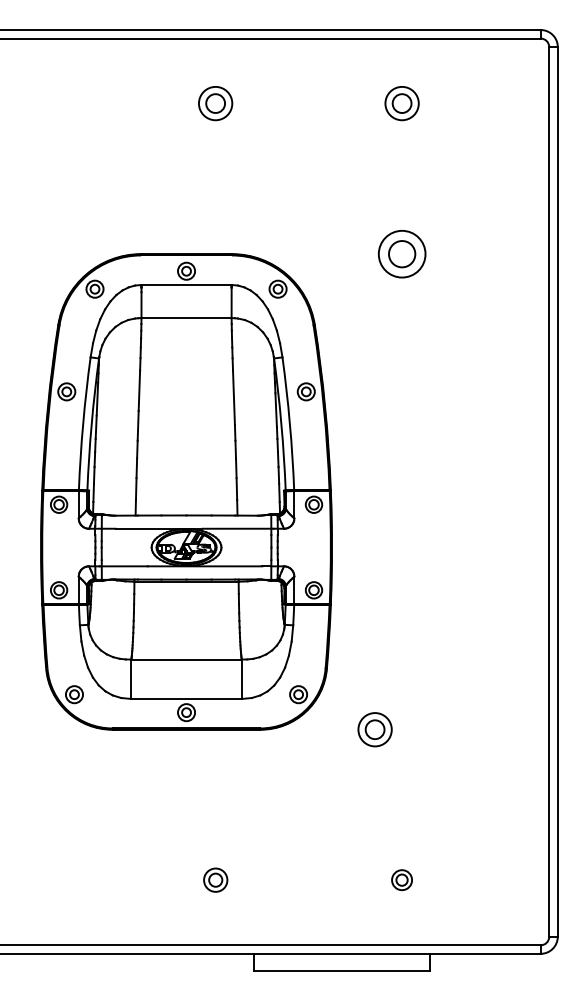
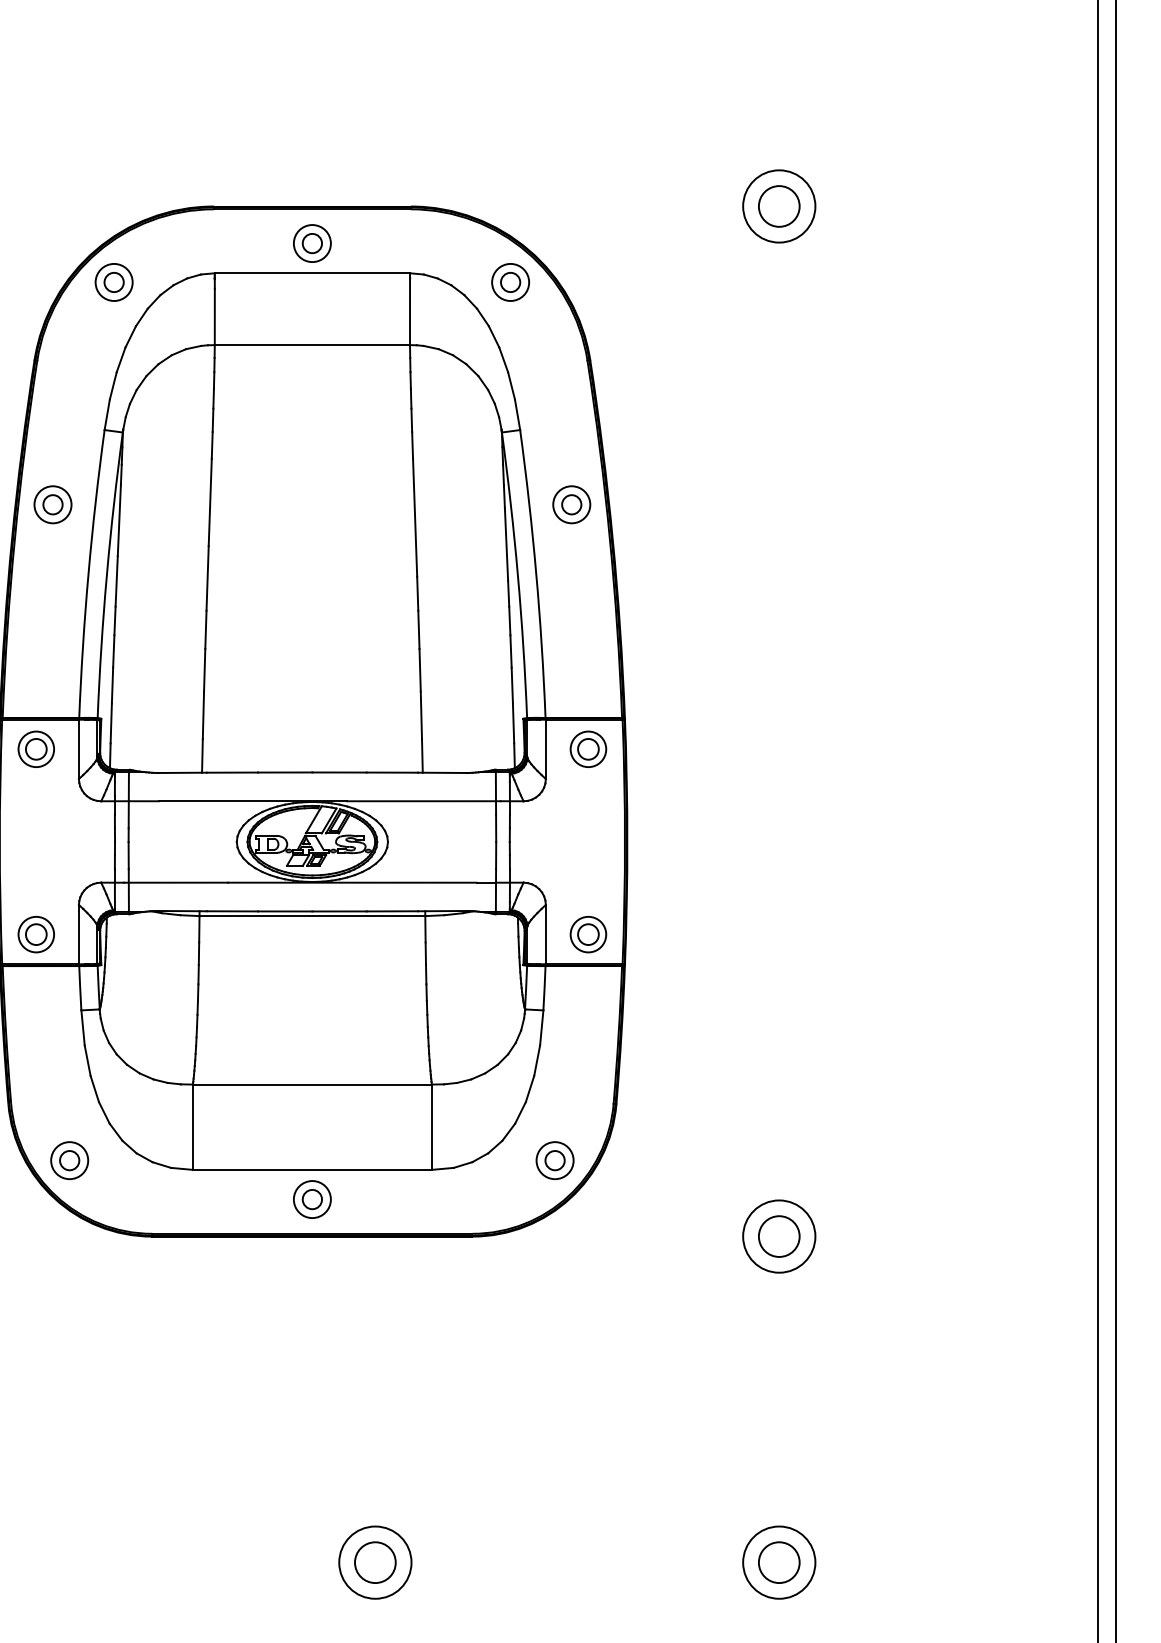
part: (401, 253) -> (777, 205), size x0.71
part: (374, 729) -> (777, 1236), moved
part: (215, 879) -> (375, 1560), size x1.43
part: (401, 879) -> (777, 1560), size x1.67

